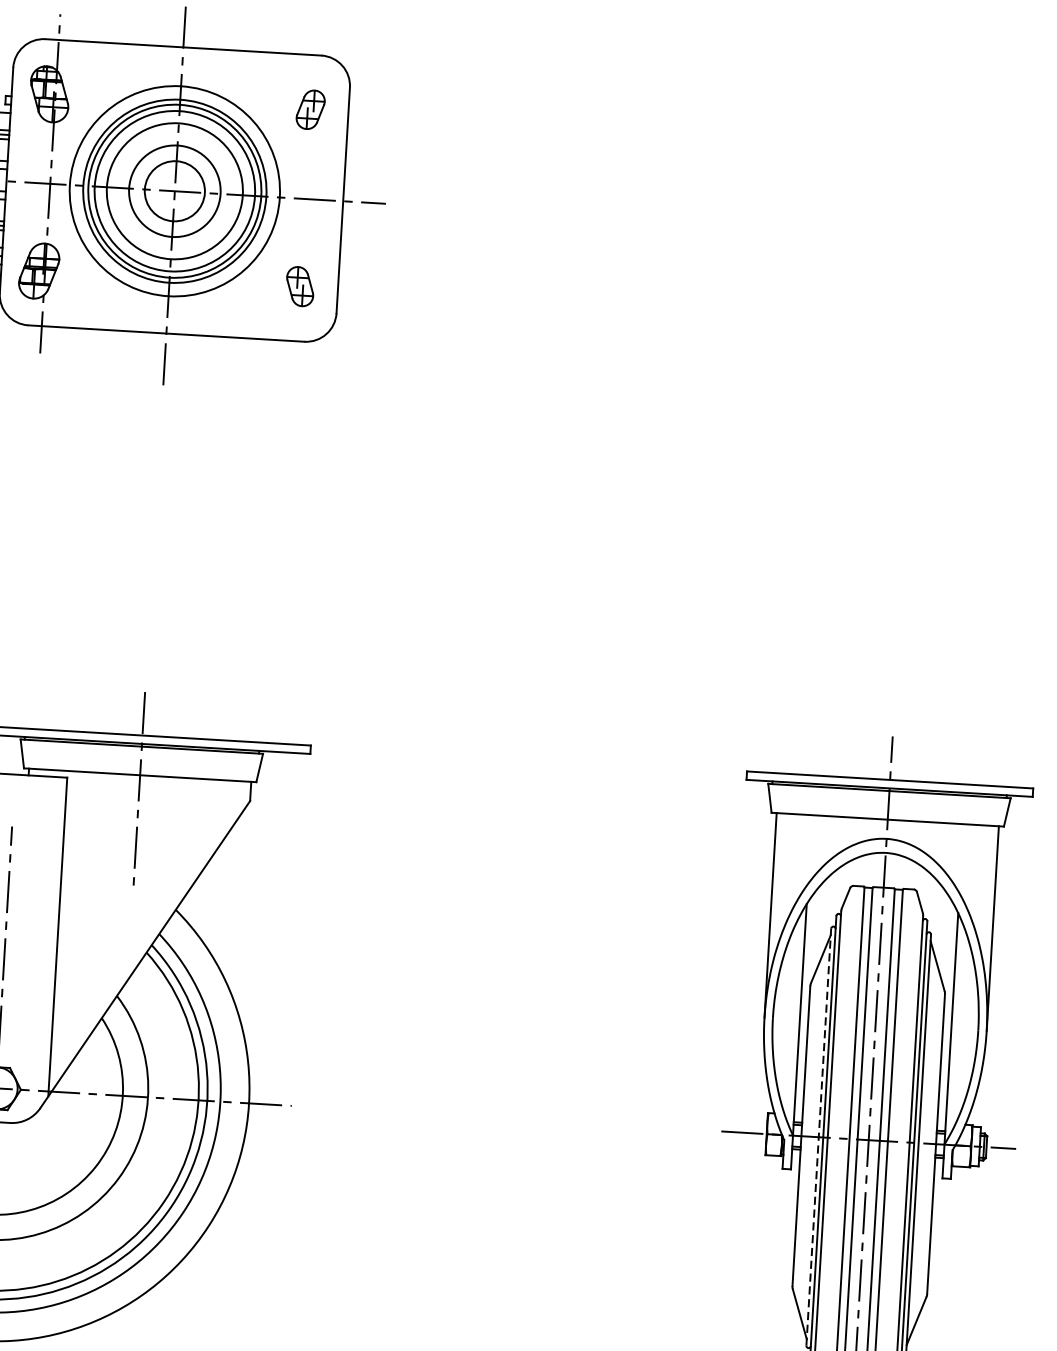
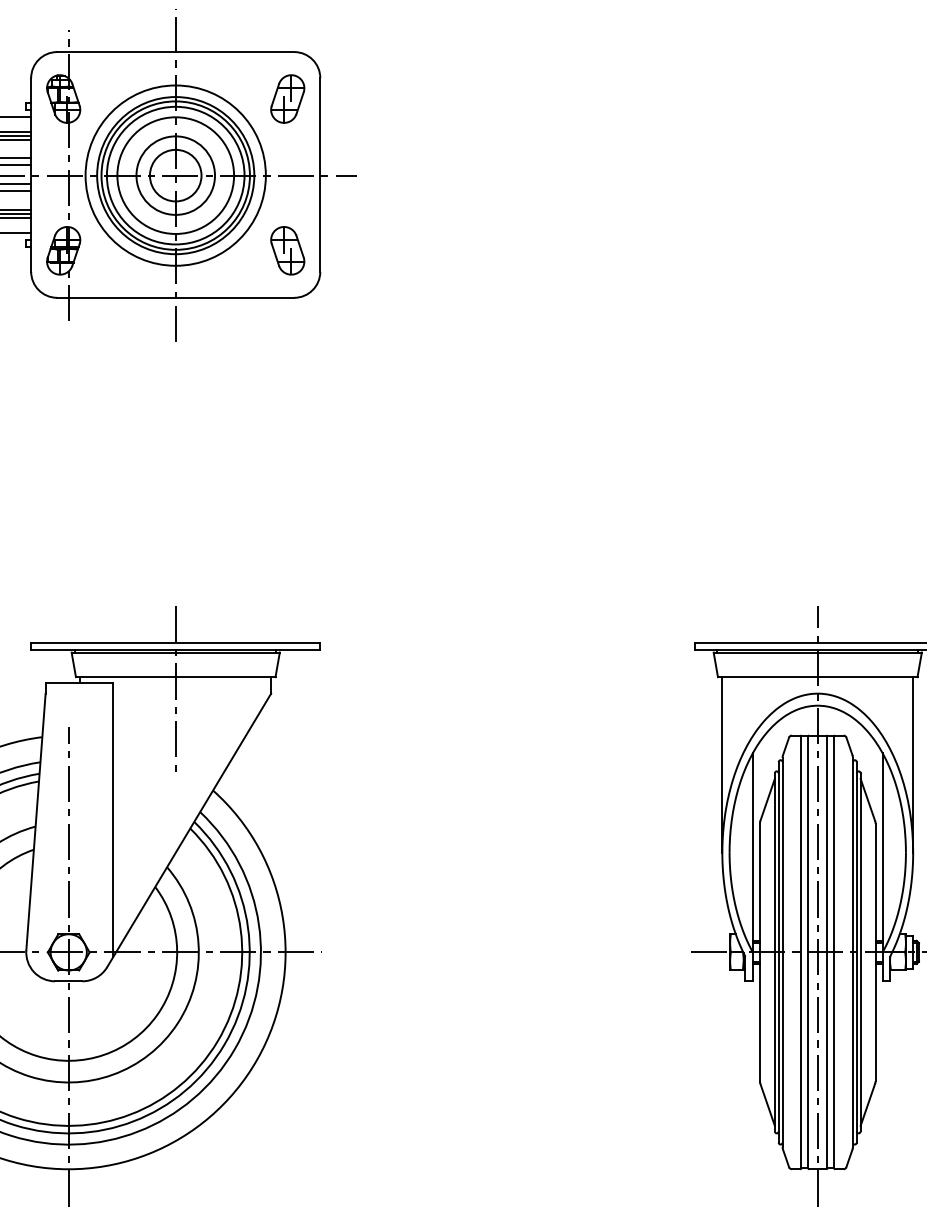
part: (310, 109) -> (287, 98), size x1.43
part: (299, 286) -> (287, 250), size x1.43
line: (818, 1136) -> (774, 951), dashed -> solid

